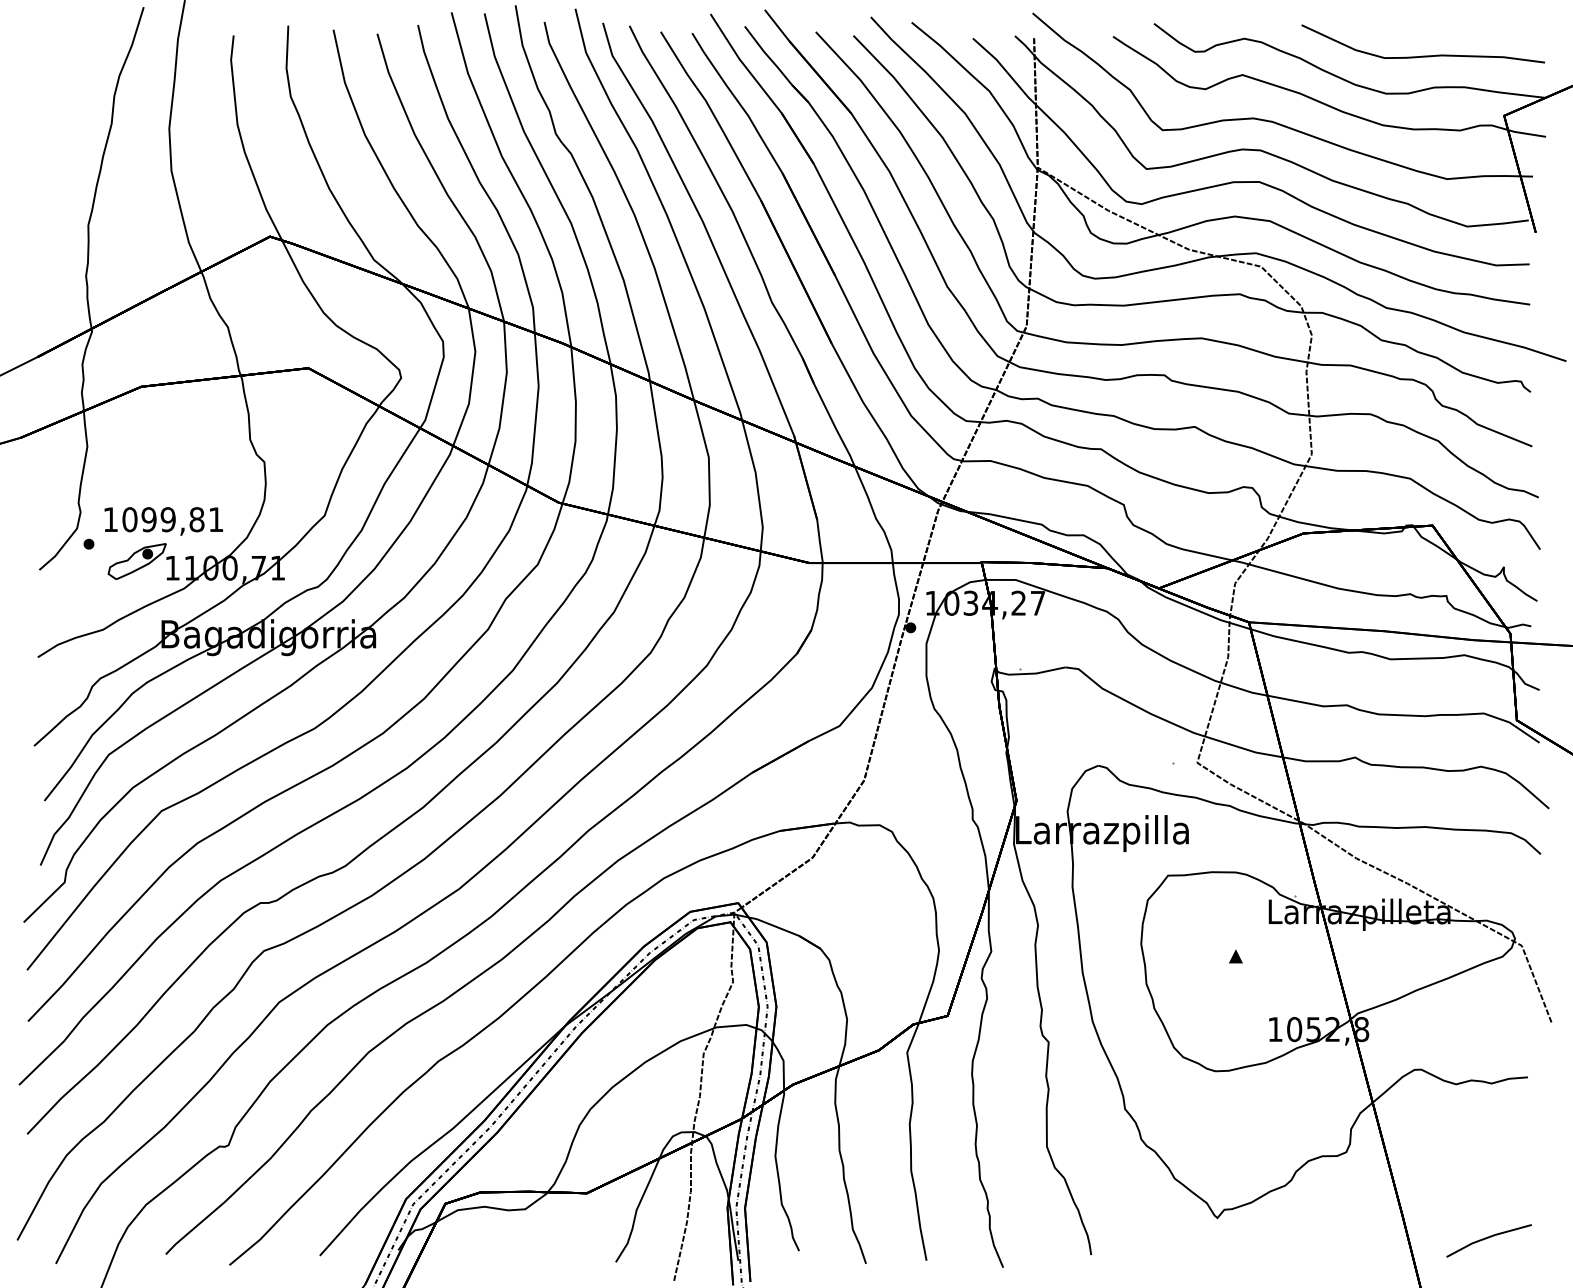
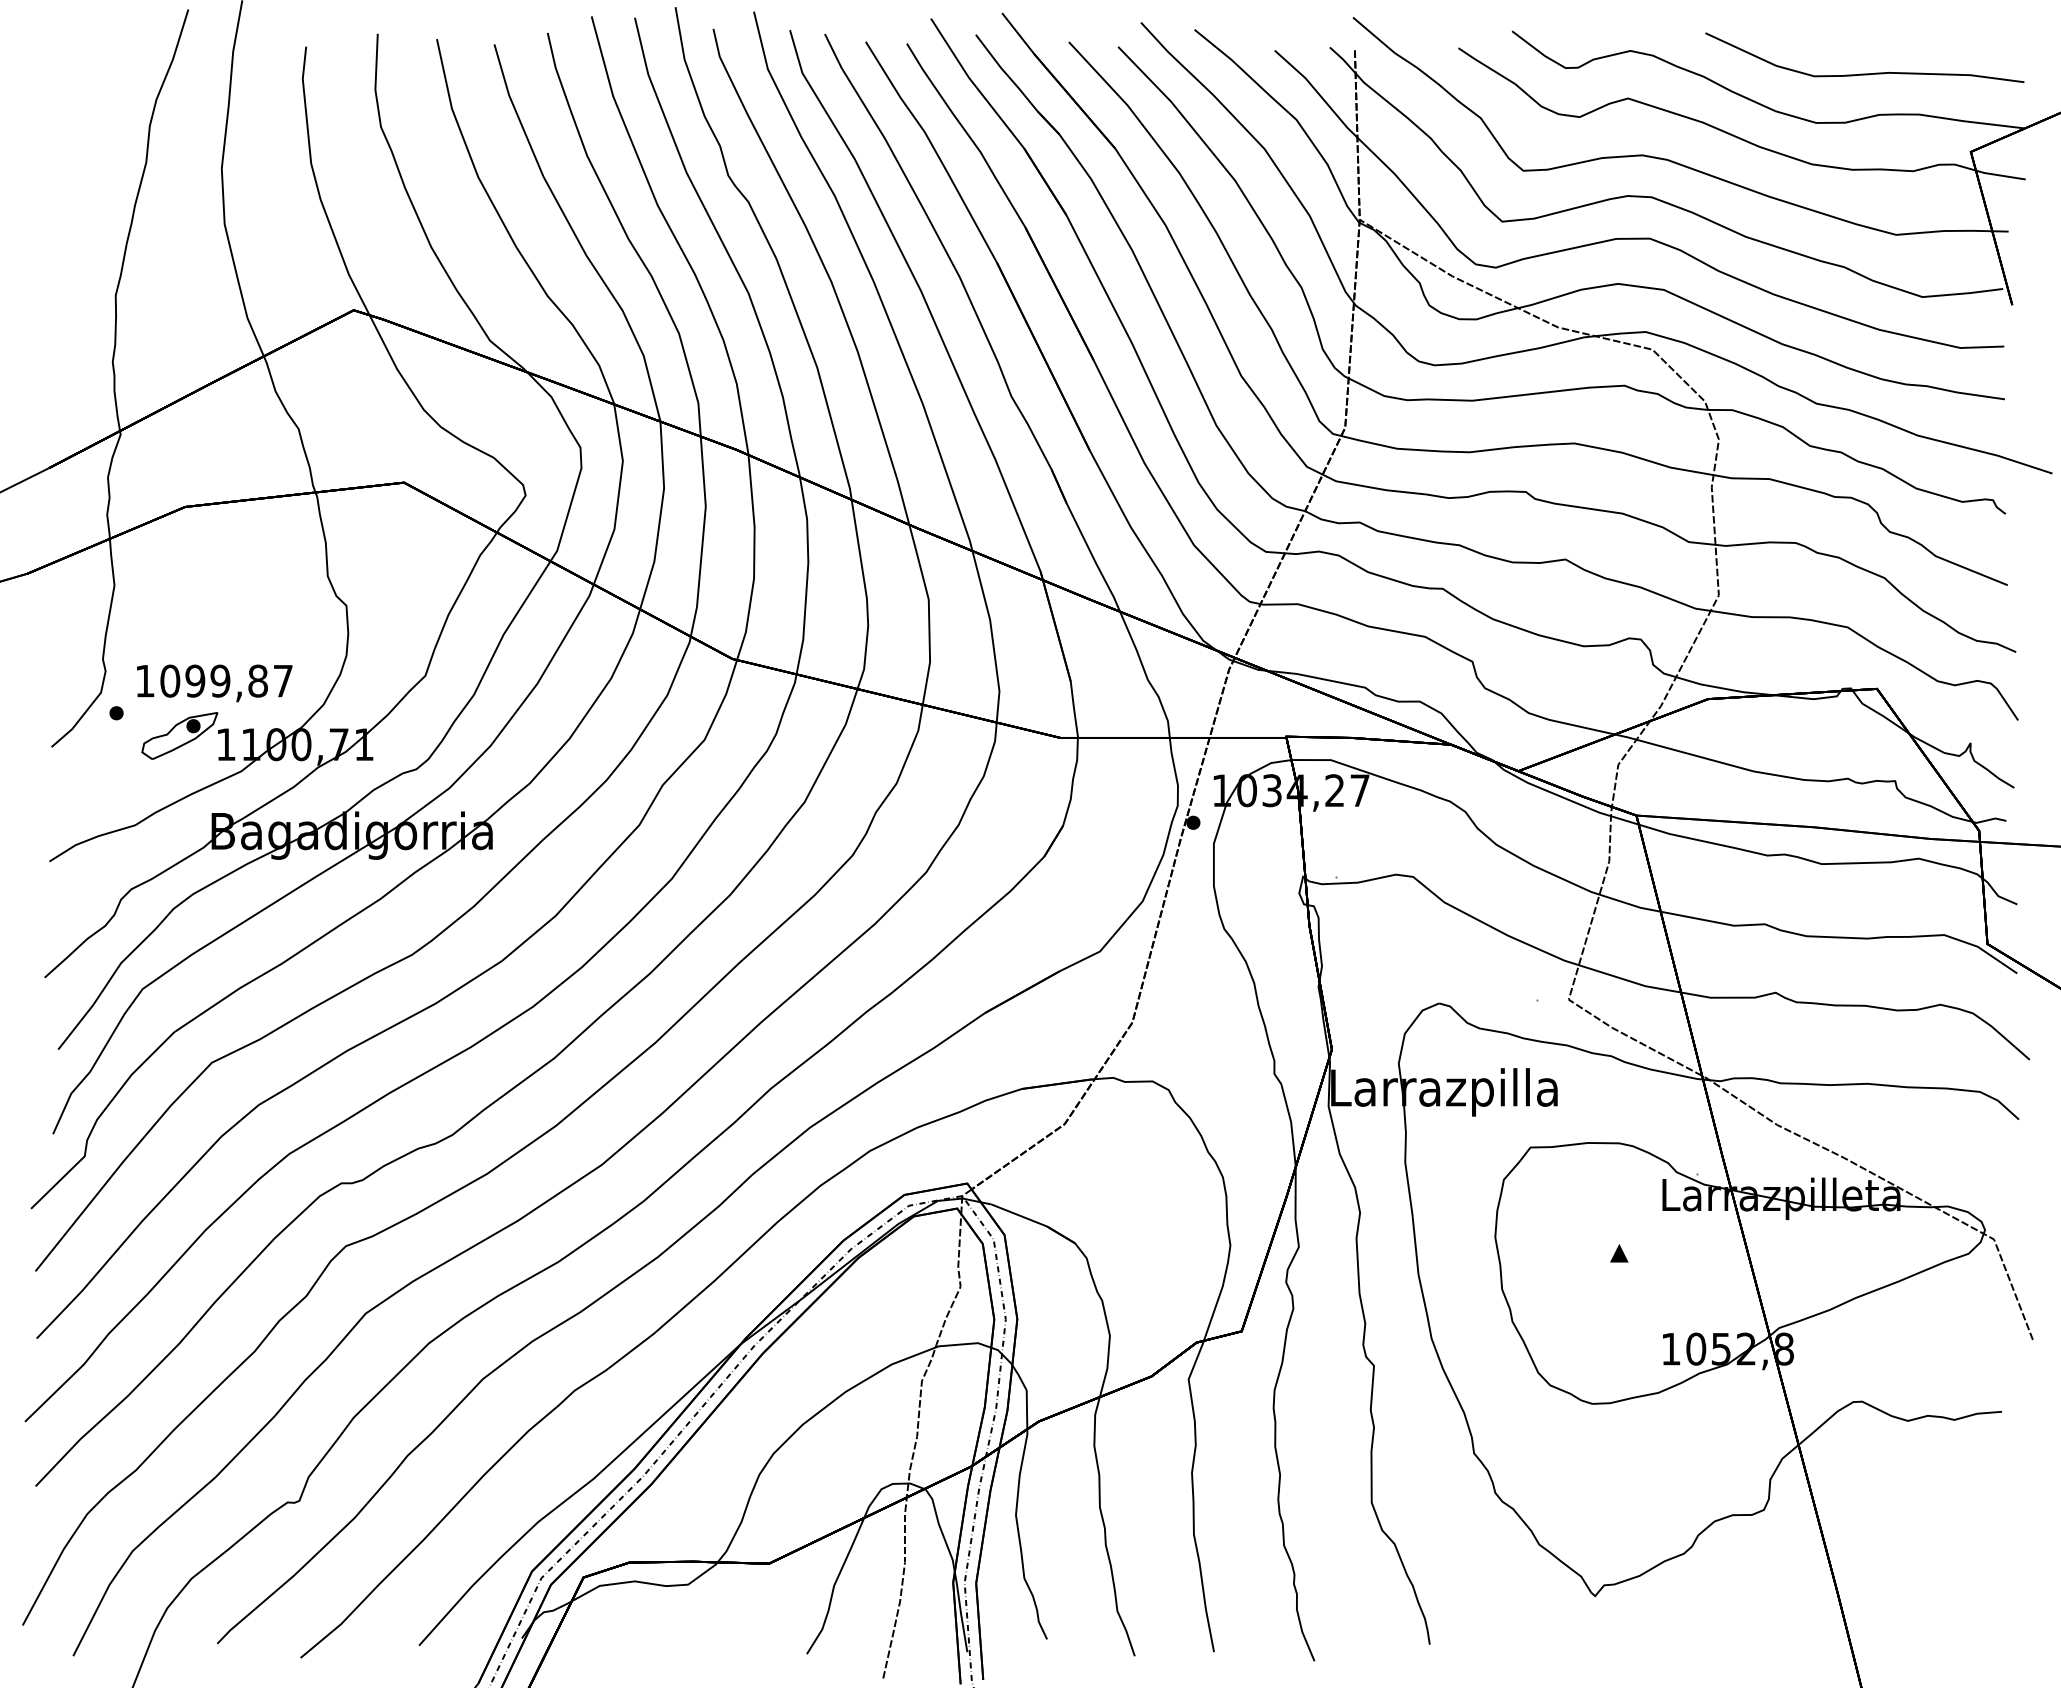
text: (216, 519) -> (283, 681), 1099,81 -> 1099,87
line: (1489, 1238) -> (1951, 1622), removed

